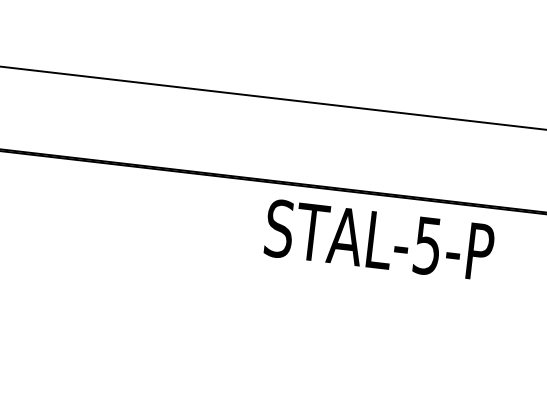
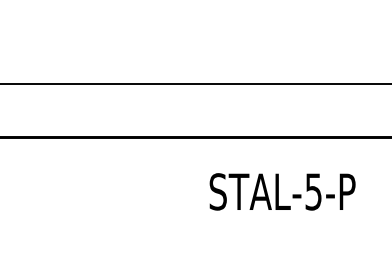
text: (379, 239) -> (282, 191), moved

